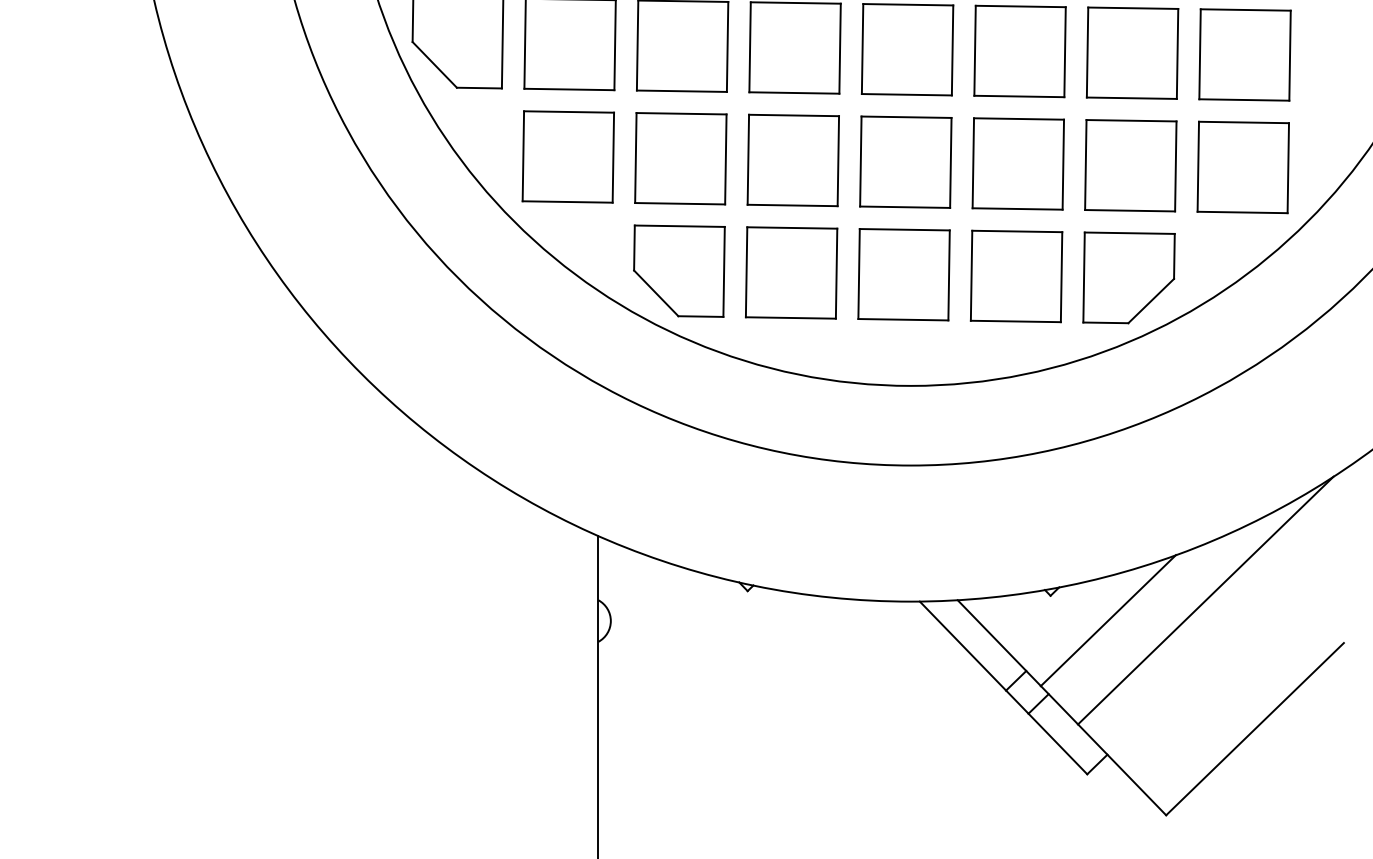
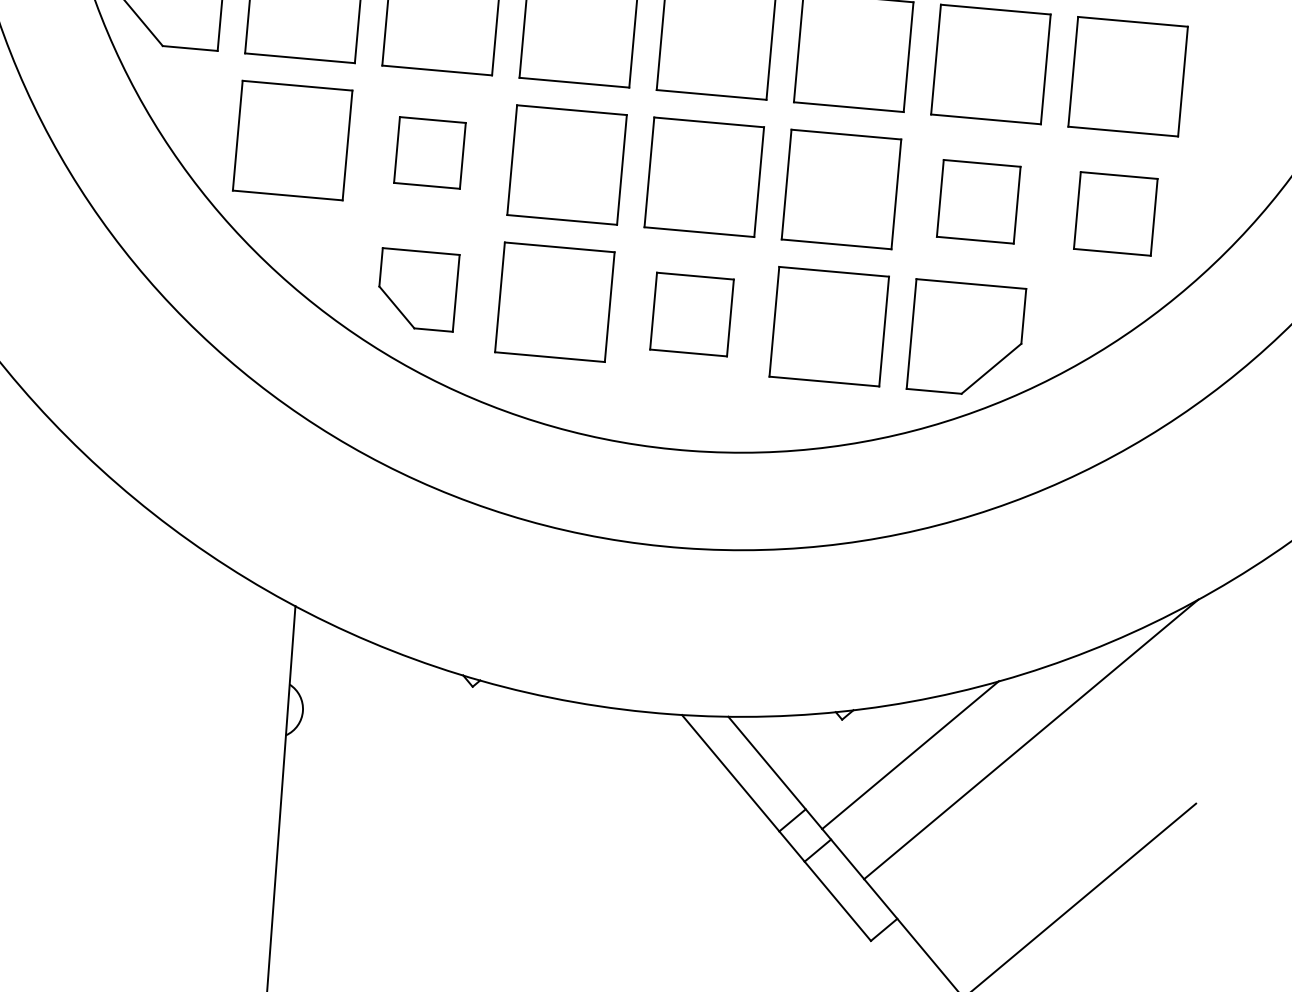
part: (680, 158) -> (429, 152), size x0.6
part: (1130, 165) -> (978, 201), size x0.7
part: (1242, 167) -> (1114, 213), size x0.7
part: (679, 270) -> (418, 289), size x0.7
part: (903, 274) -> (691, 314), size x0.7

